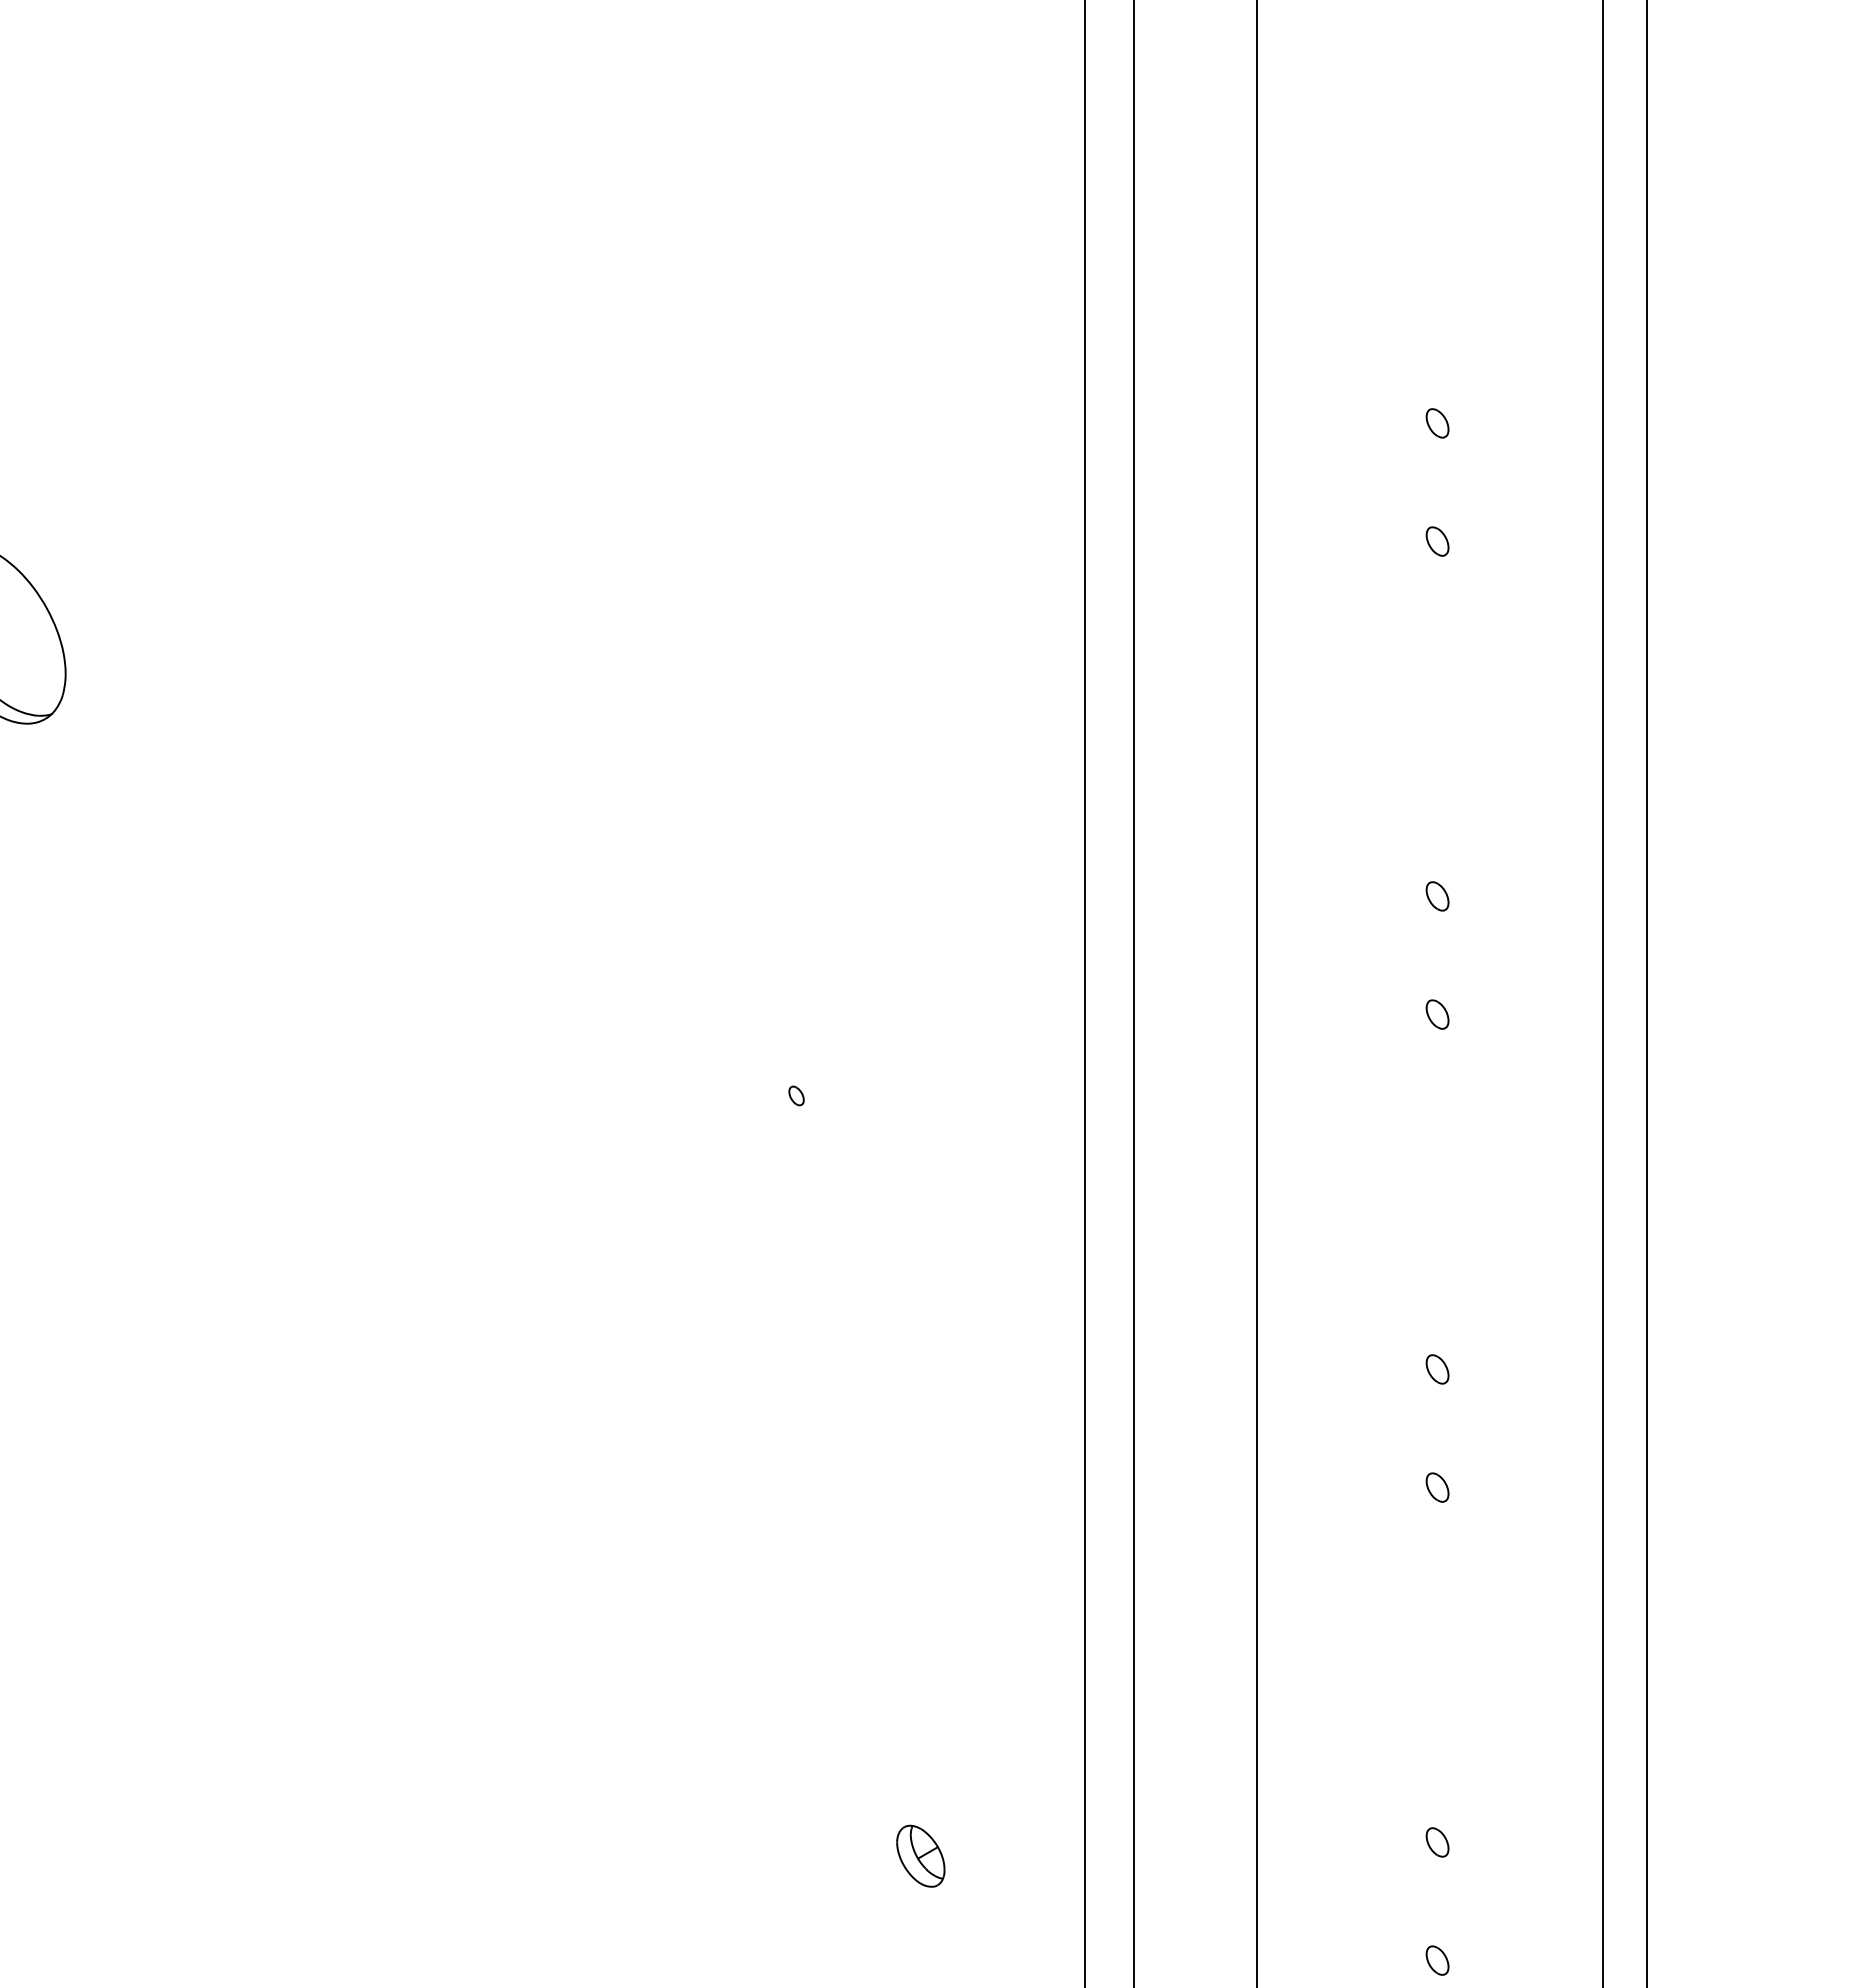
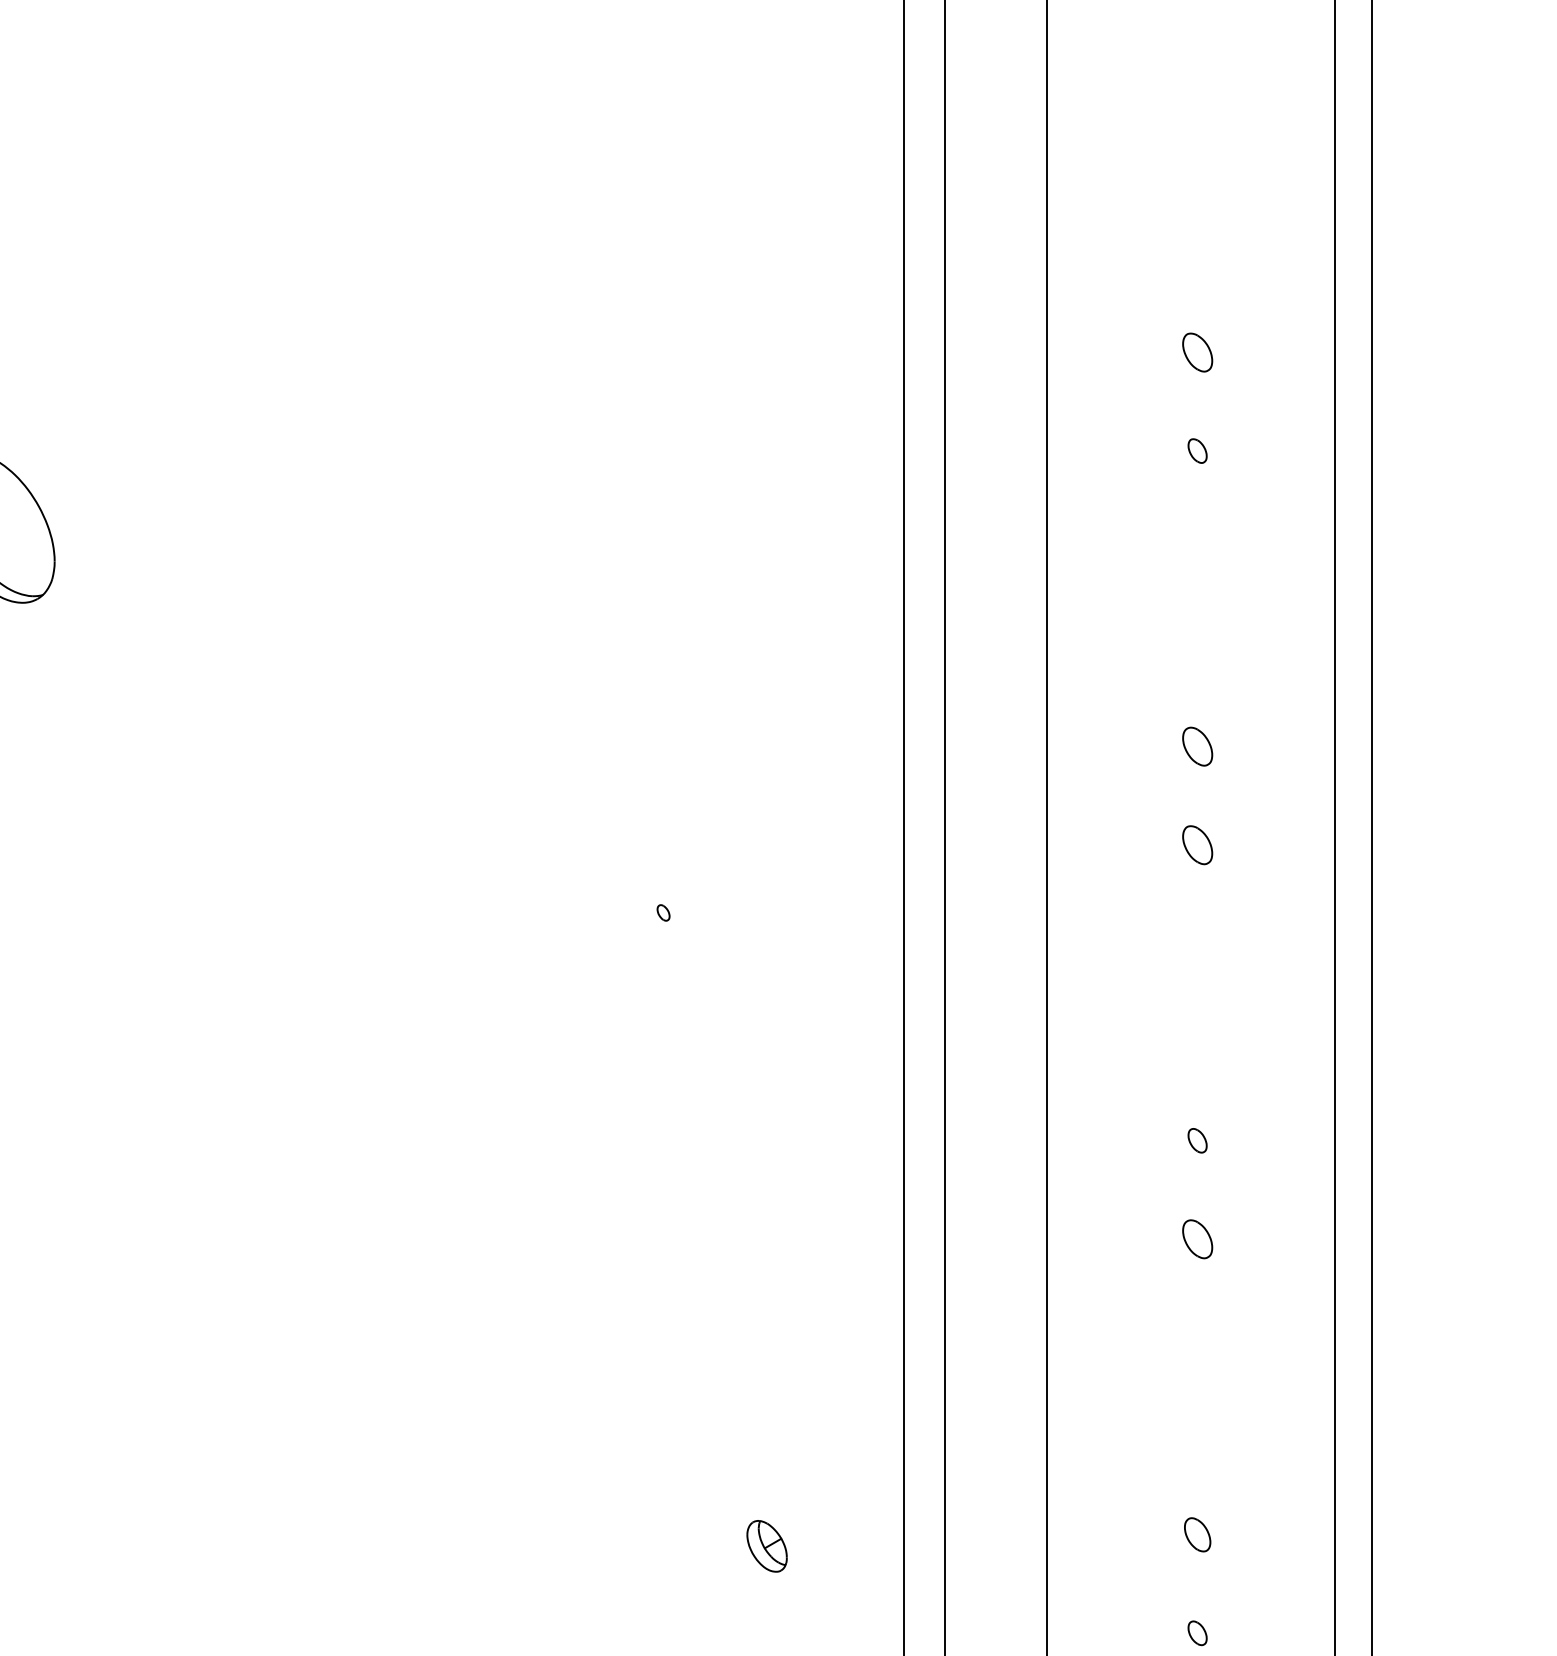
part: (1437, 423) -> (1197, 352), size x1.6
part: (1437, 896) -> (1197, 746), size x1.6
part: (1437, 1014) -> (1197, 845), size x1.6
part: (1437, 1487) -> (1197, 1239), size x1.6
part: (1437, 1842) -> (1197, 1534), size x1.4

